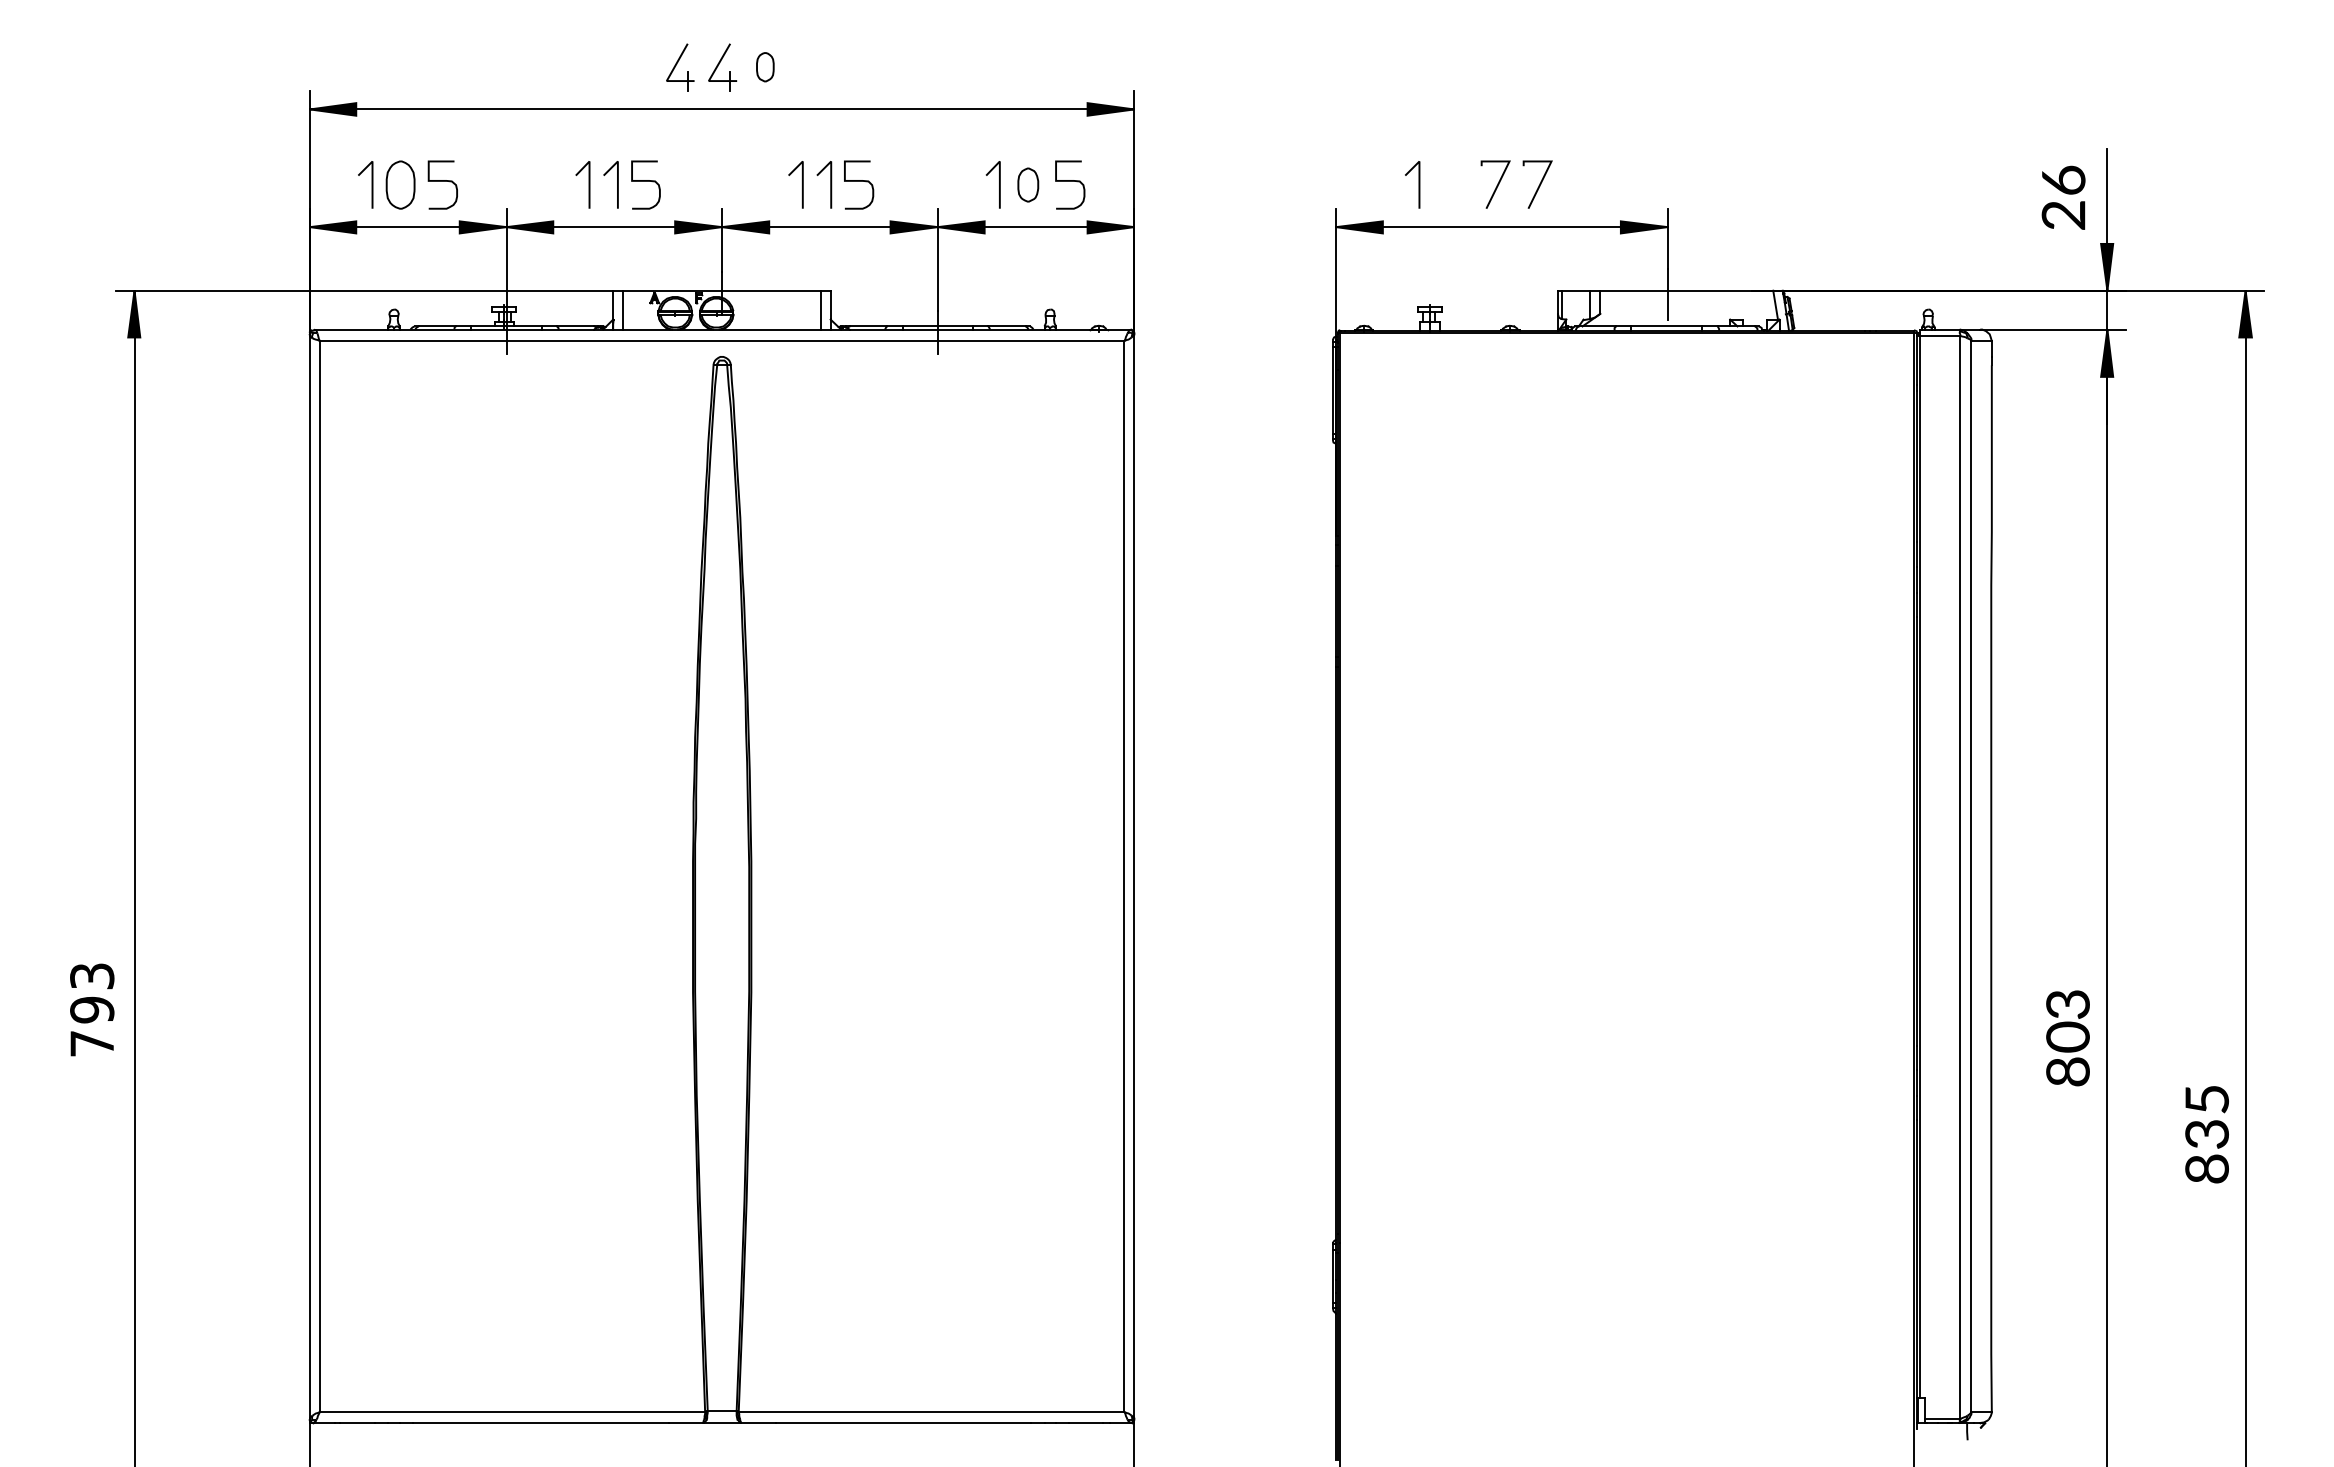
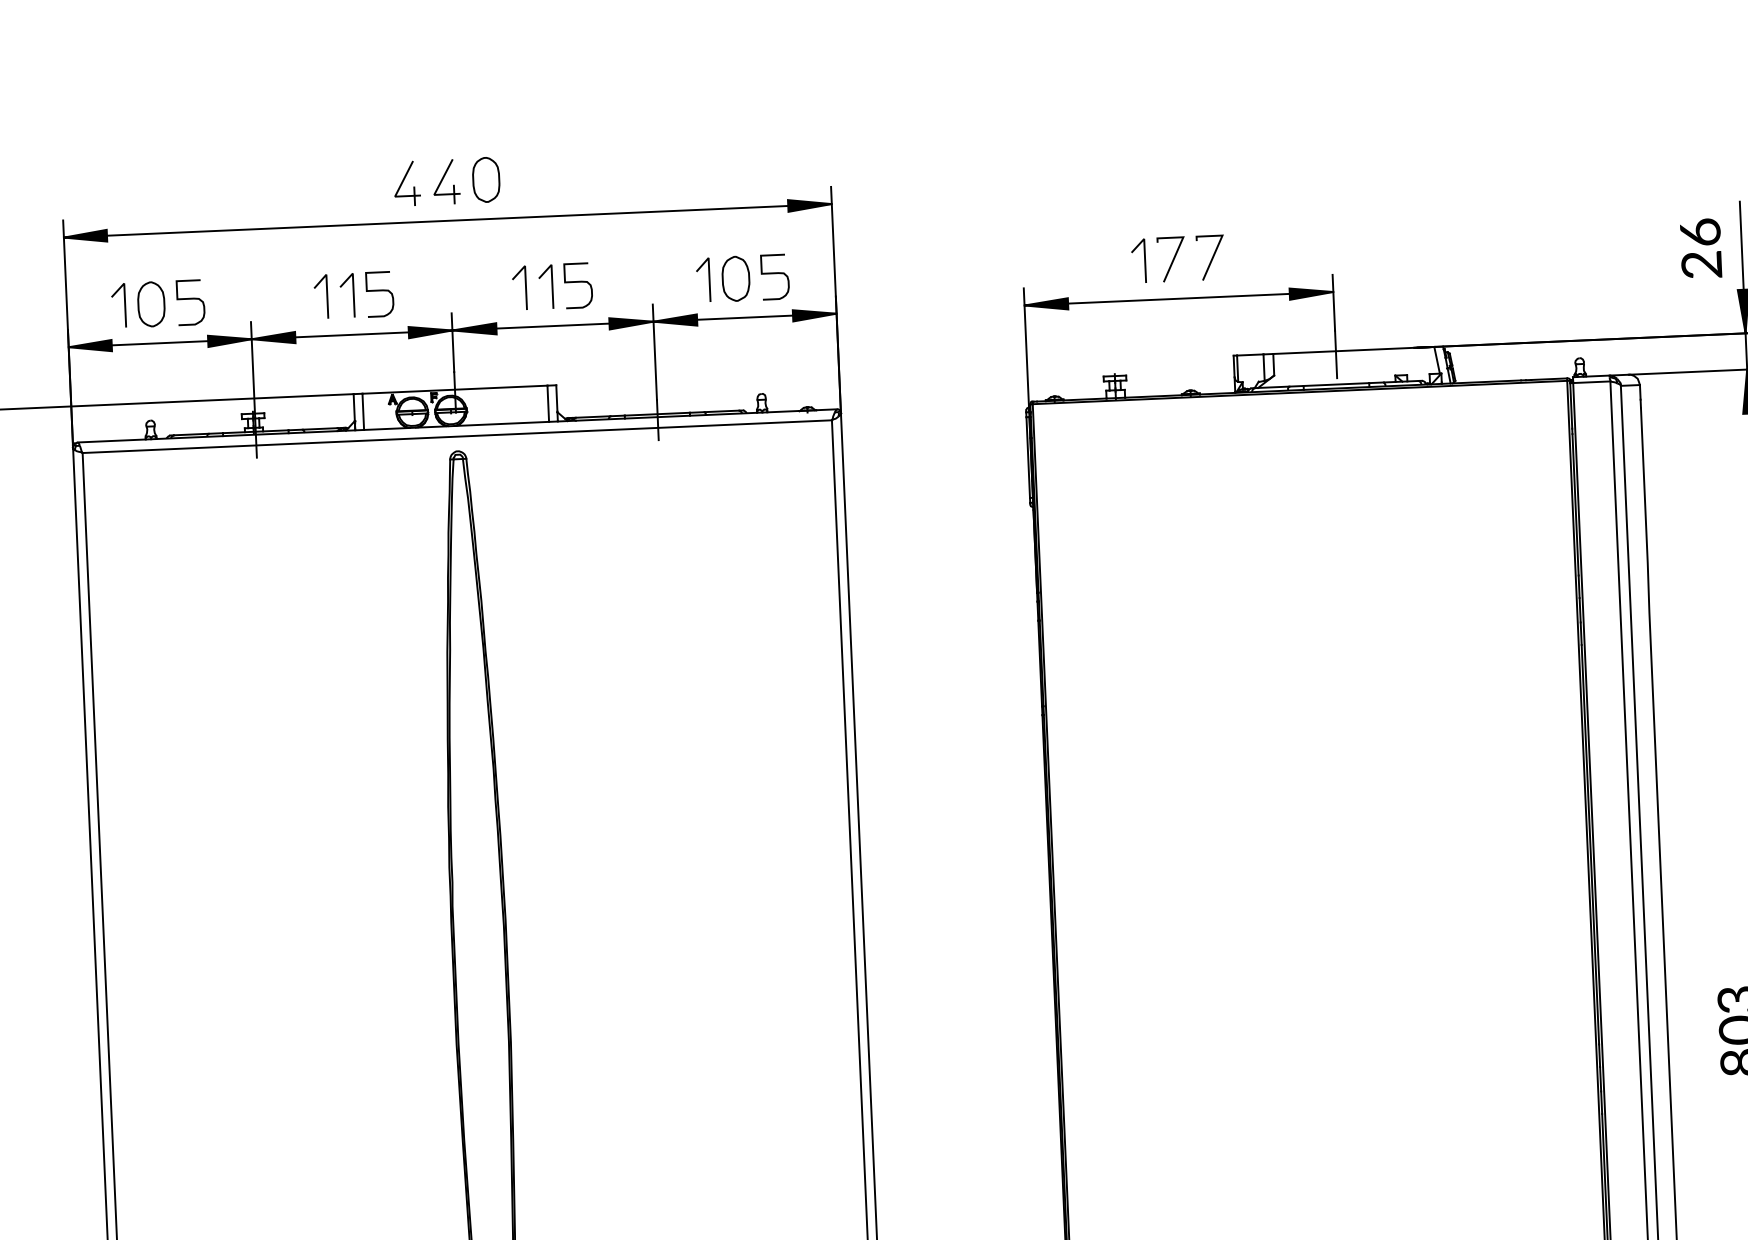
part: (765, 66) -> (486, 179), size x1.67
part: (1028, 184) -> (736, 278), size x1.43
line: (1418, 184) -> (1144, 260), moved

